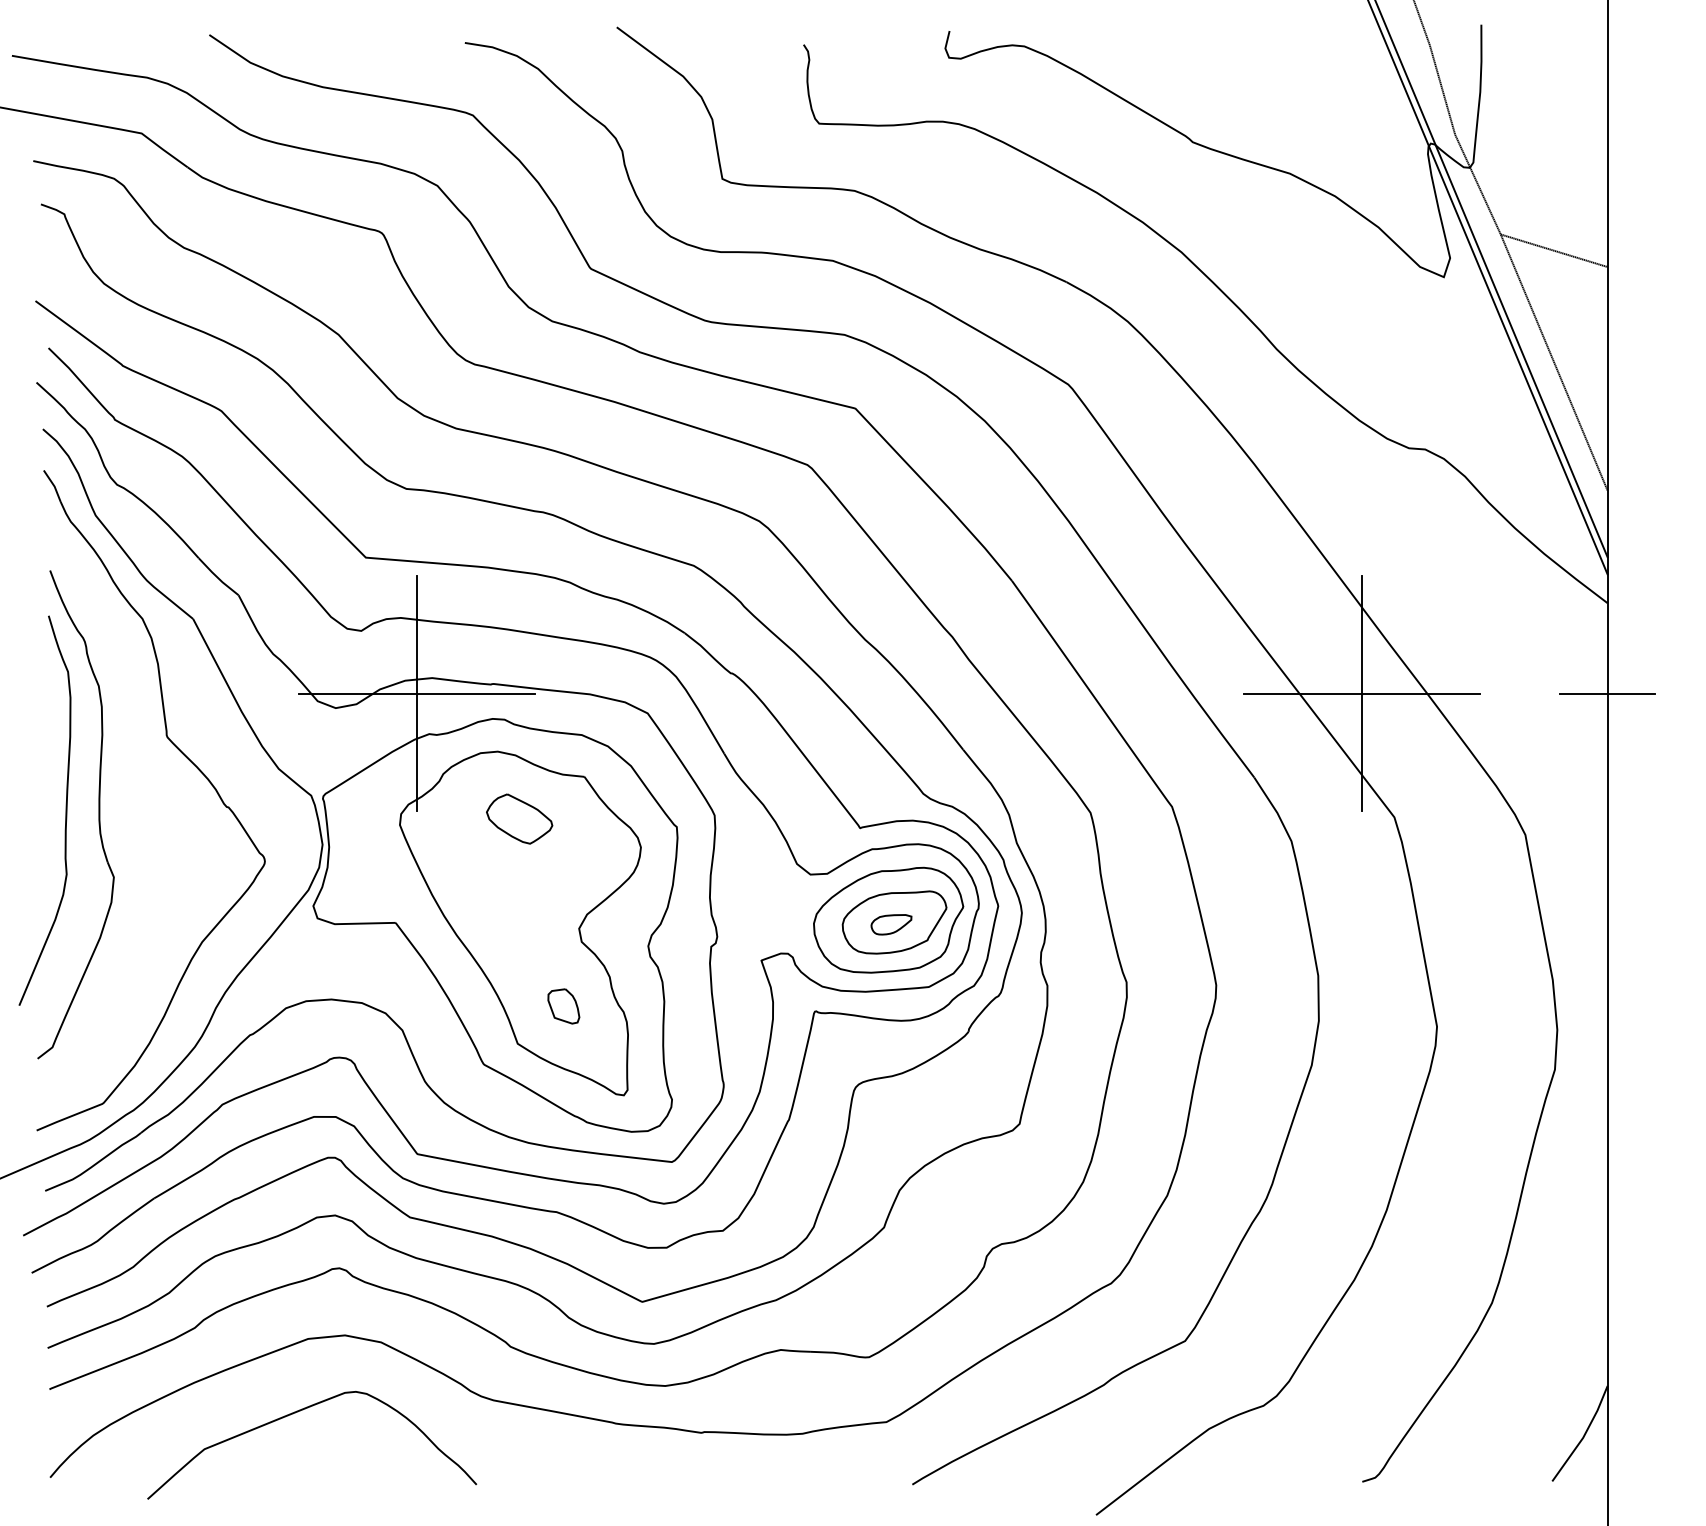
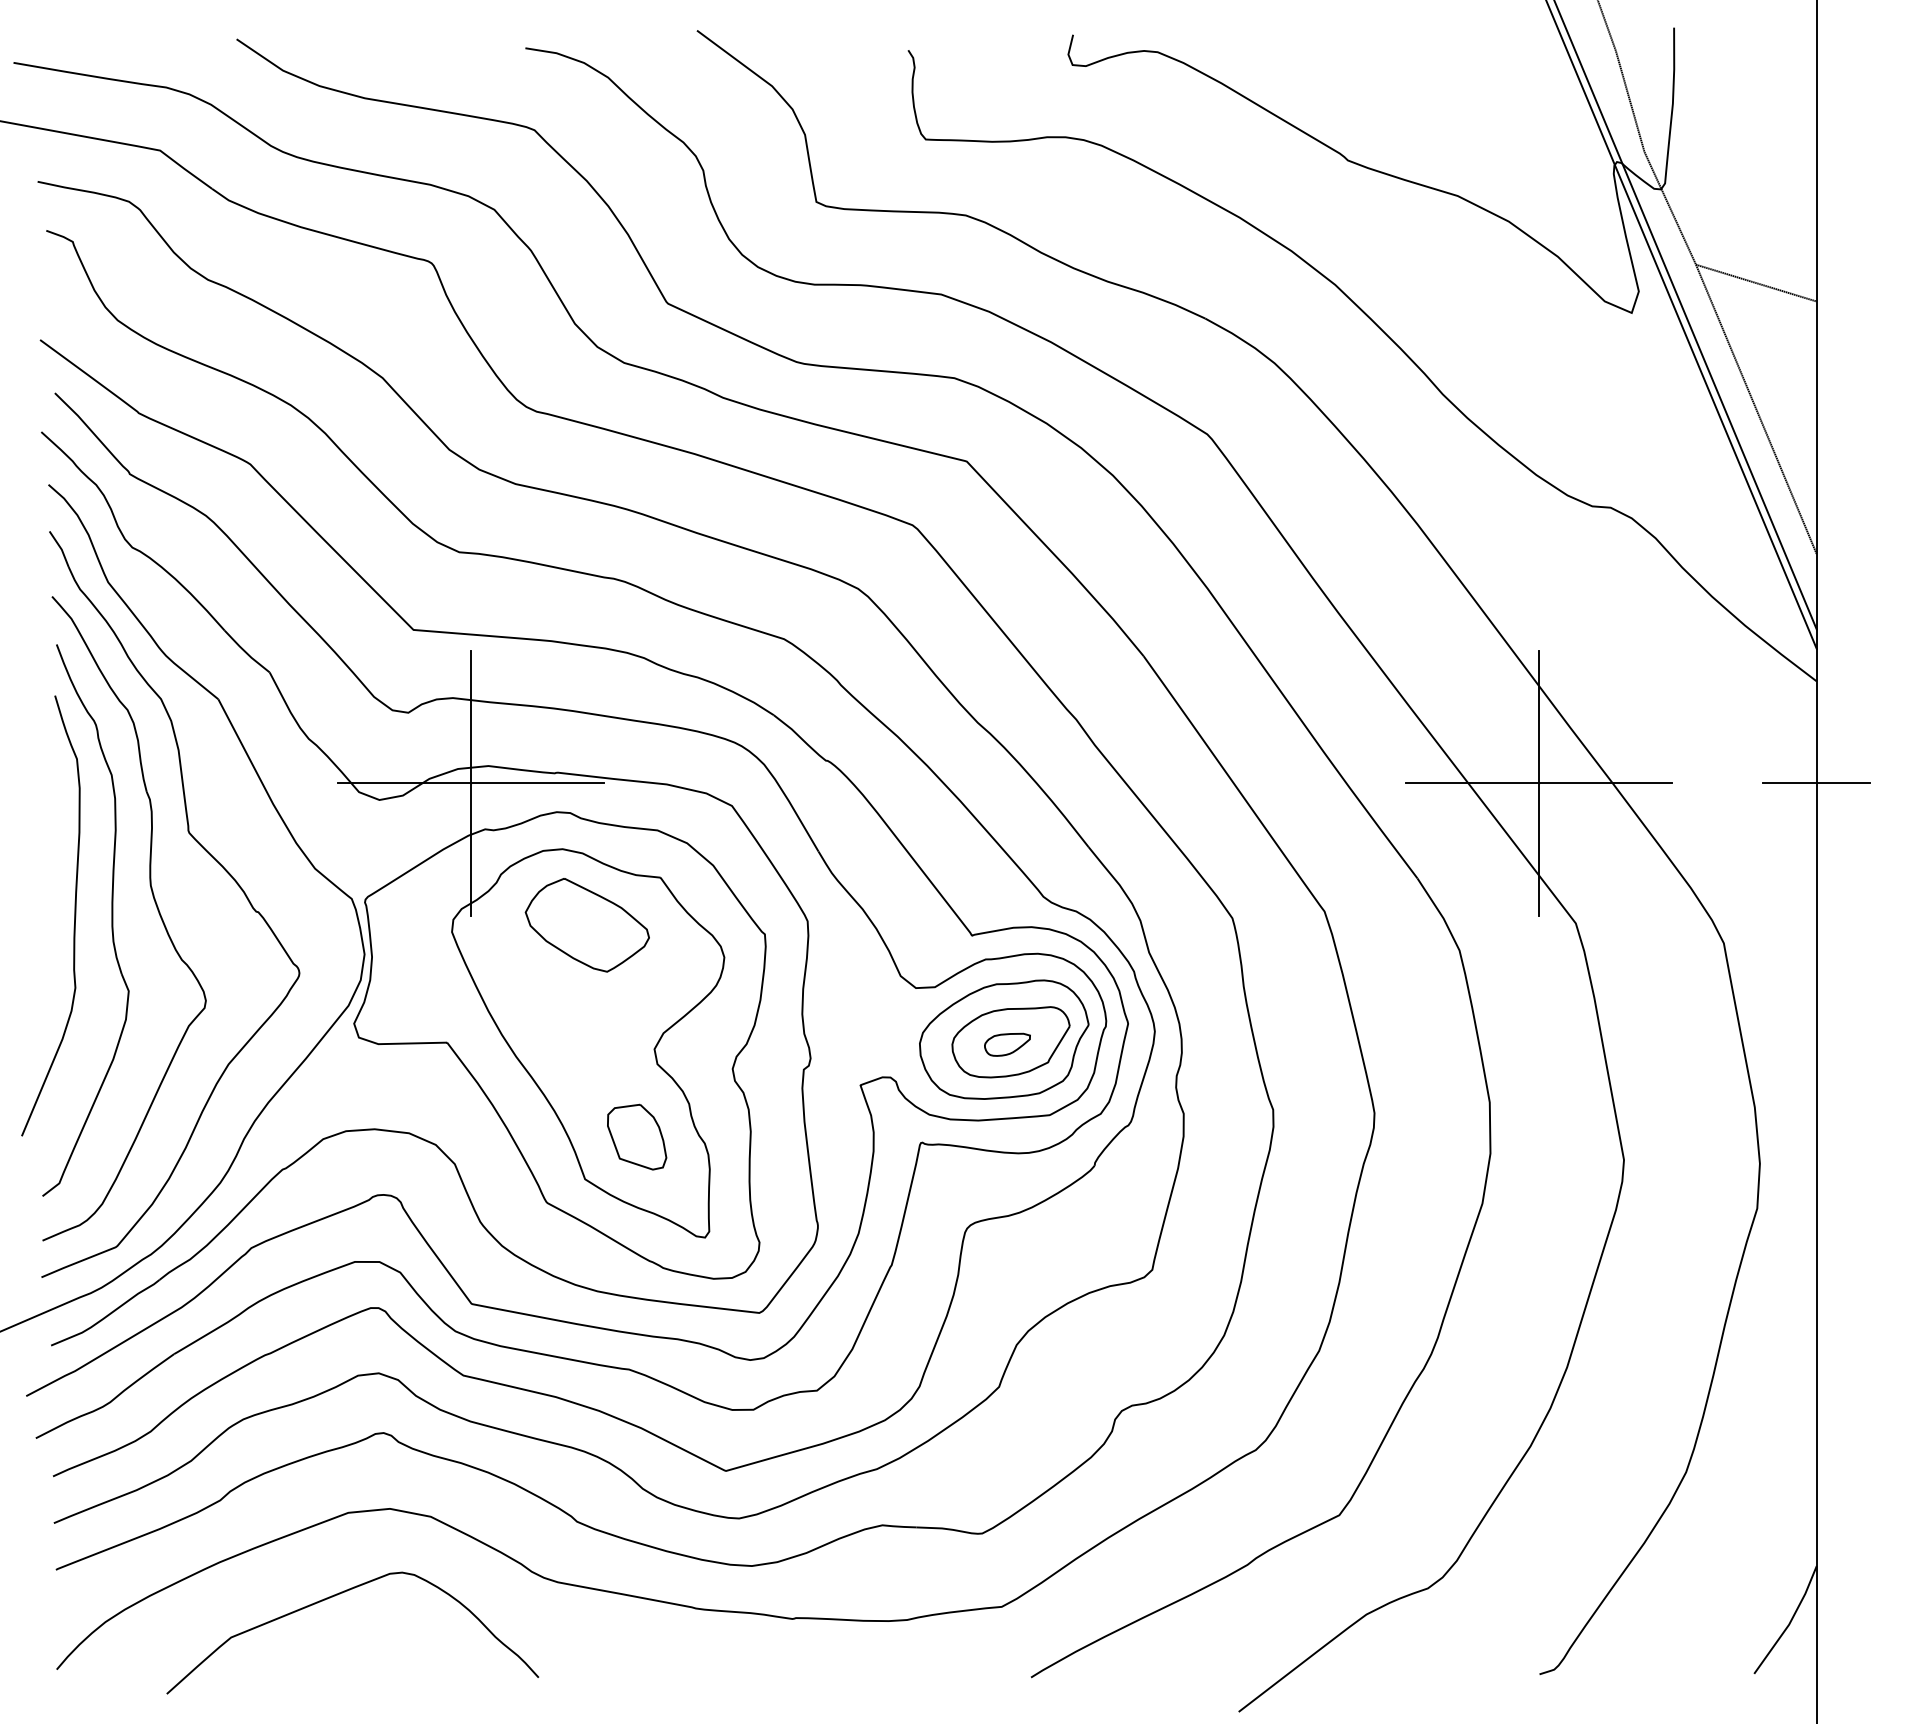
part: (137, 801) -> (155, 905), added
part: (518, 819) -> (586, 925), size x1.67
part: (564, 1005) -> (637, 1136), size x1.67

